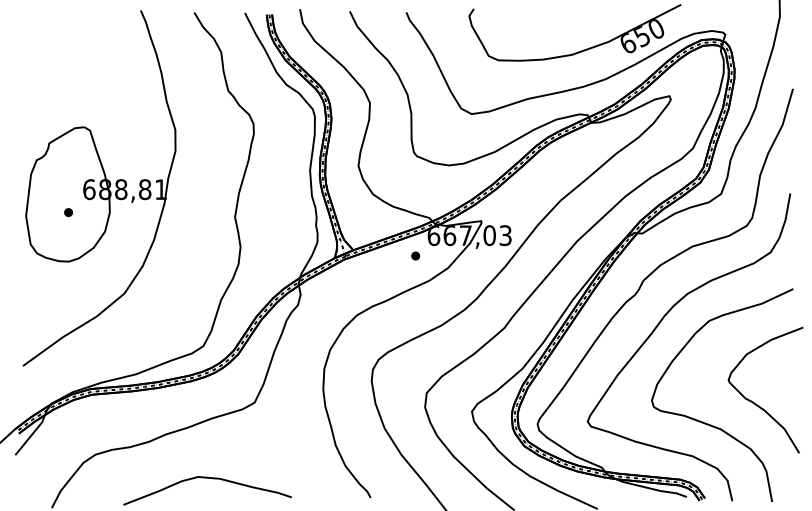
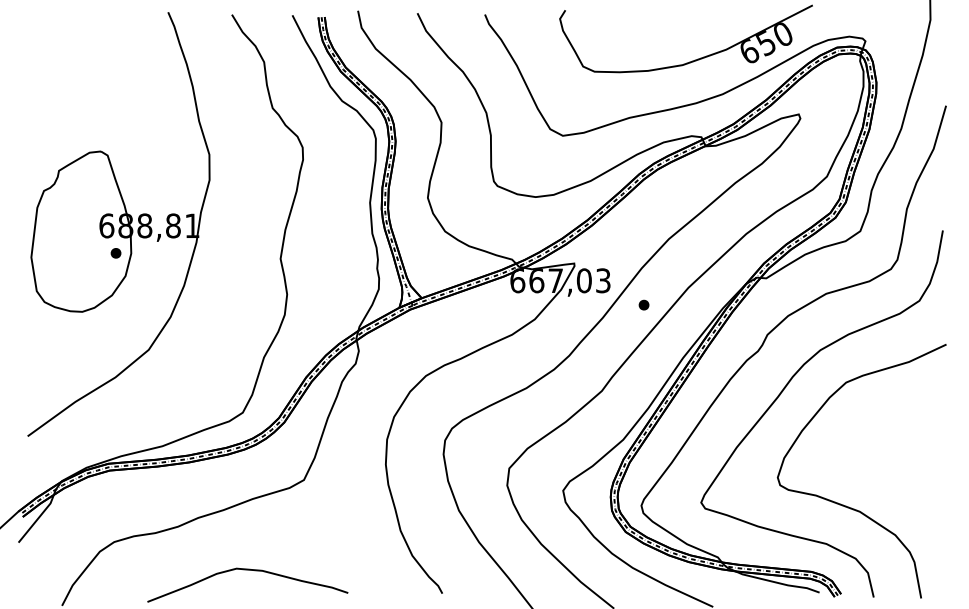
part: (68, 212) -> (115, 253), moved
part: (415, 255) -> (643, 304), moved
curve: (755, 403) -> (901, 480), removed

